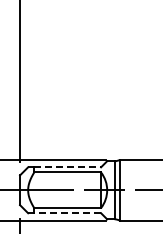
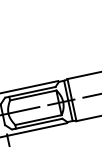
line: (68, 167) -> (33, 91), dashed -> solid
line: (67, 213) -> (39, 123), dashed -> solid

